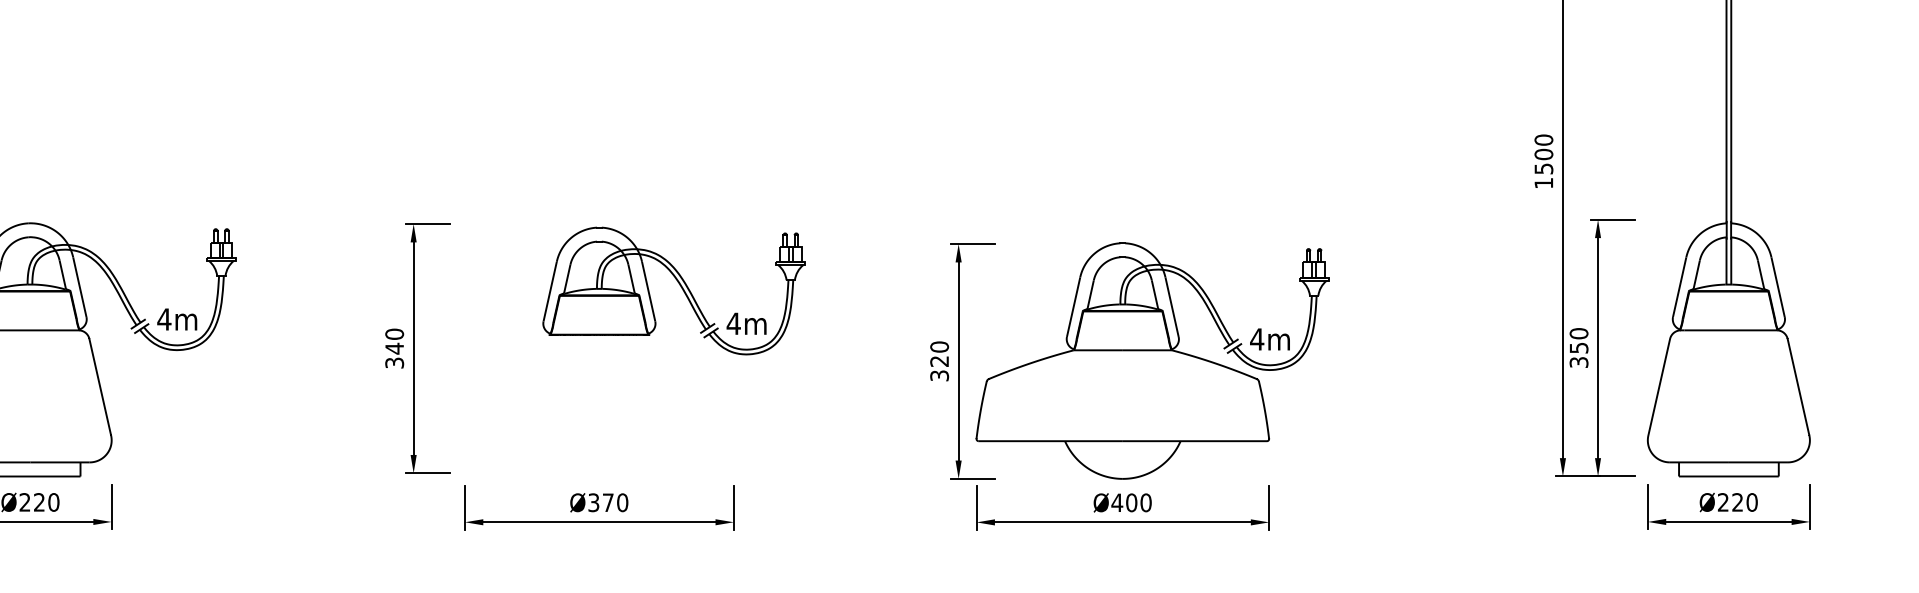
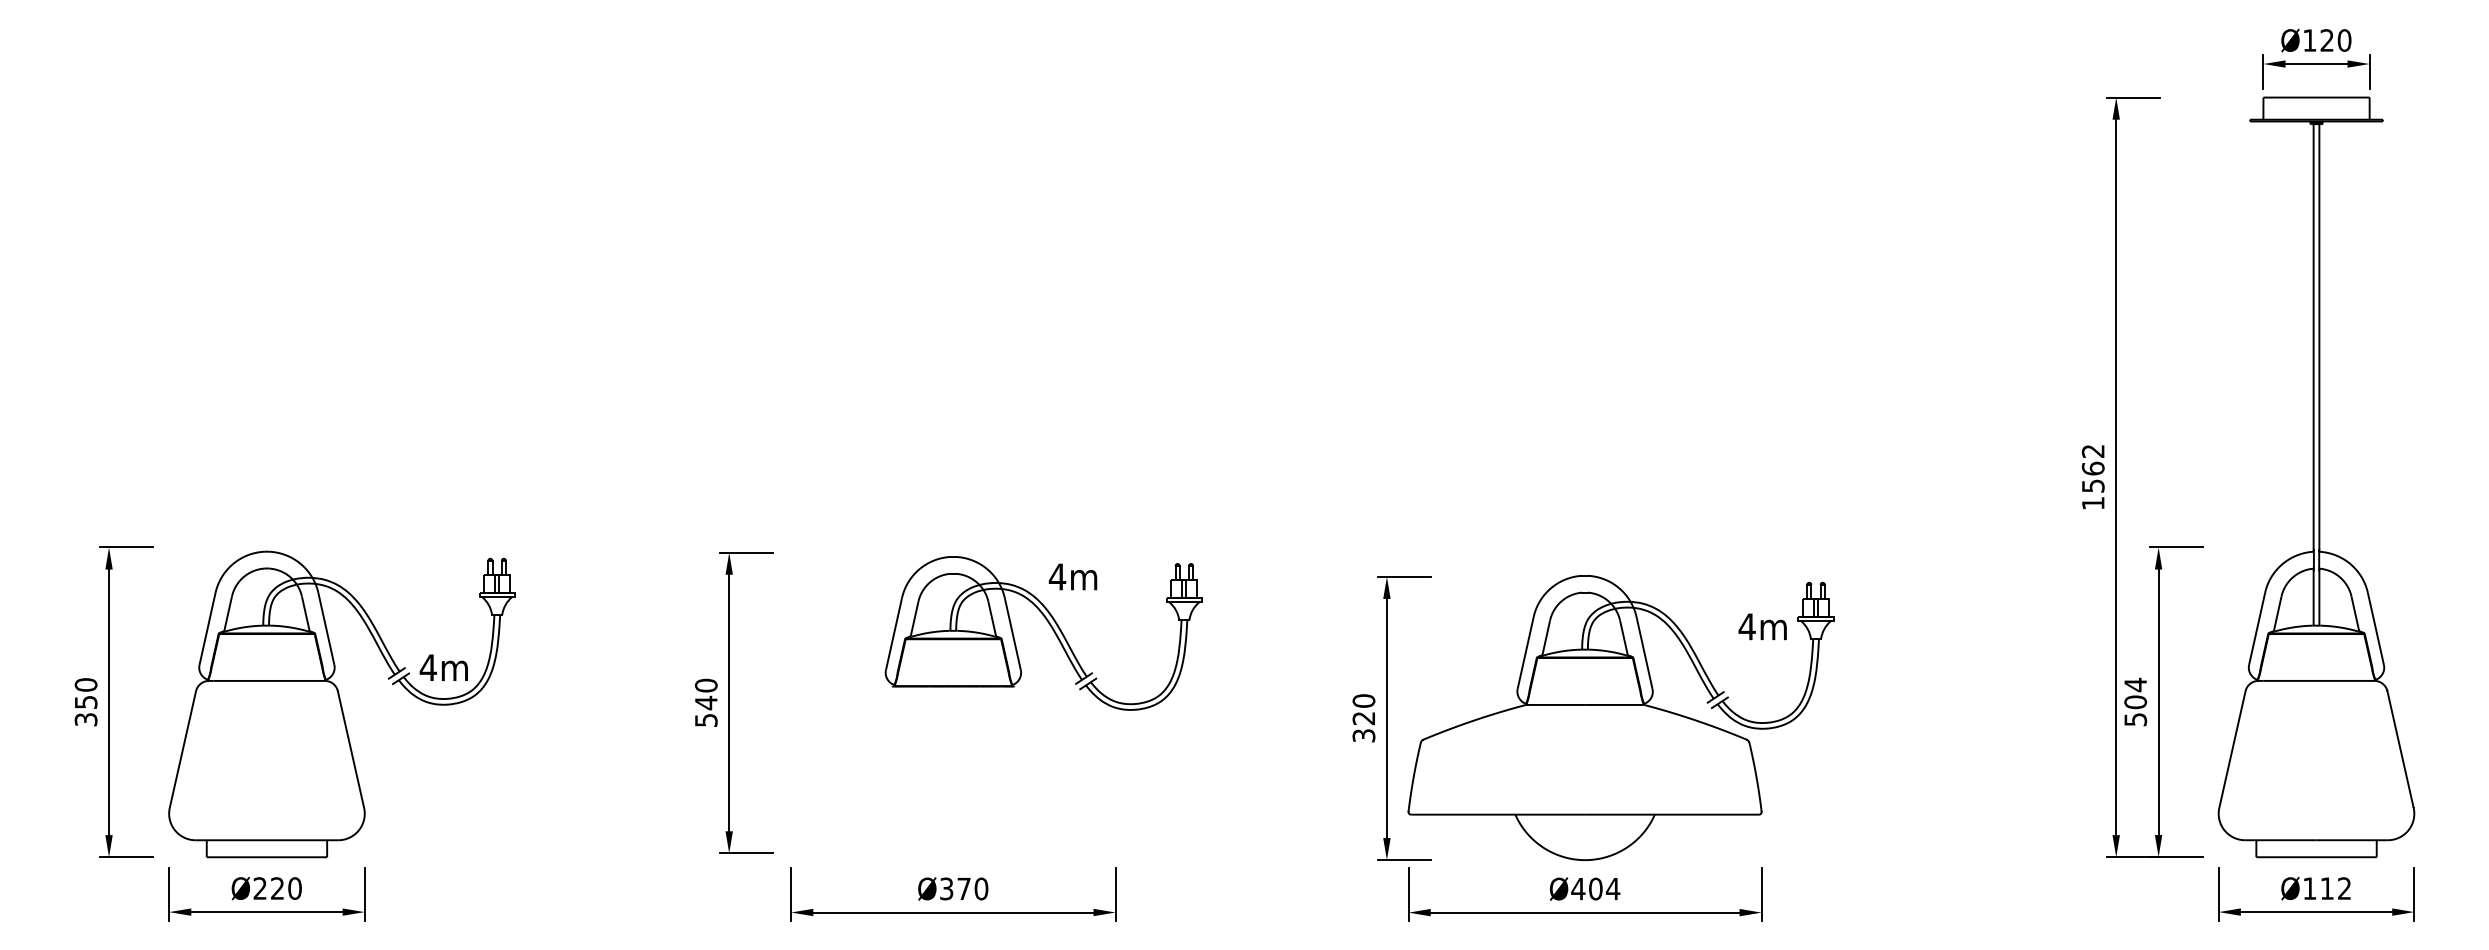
text: (1543, 146) -> (2092, 459), 1500 -> 1562
text: (746, 323) -> (1072, 576), moved
text: (1269, 339) -> (1762, 626), moved
text: (1578, 347) -> (2135, 701), 350 -> 504
text: (394, 363) -> (705, 720), 340 -> 540
text: (1145, 502) -> (1612, 888), Ø400 -> Ø404
text: (1737, 502) -> (2327, 888), Ø220 -> Ø112

